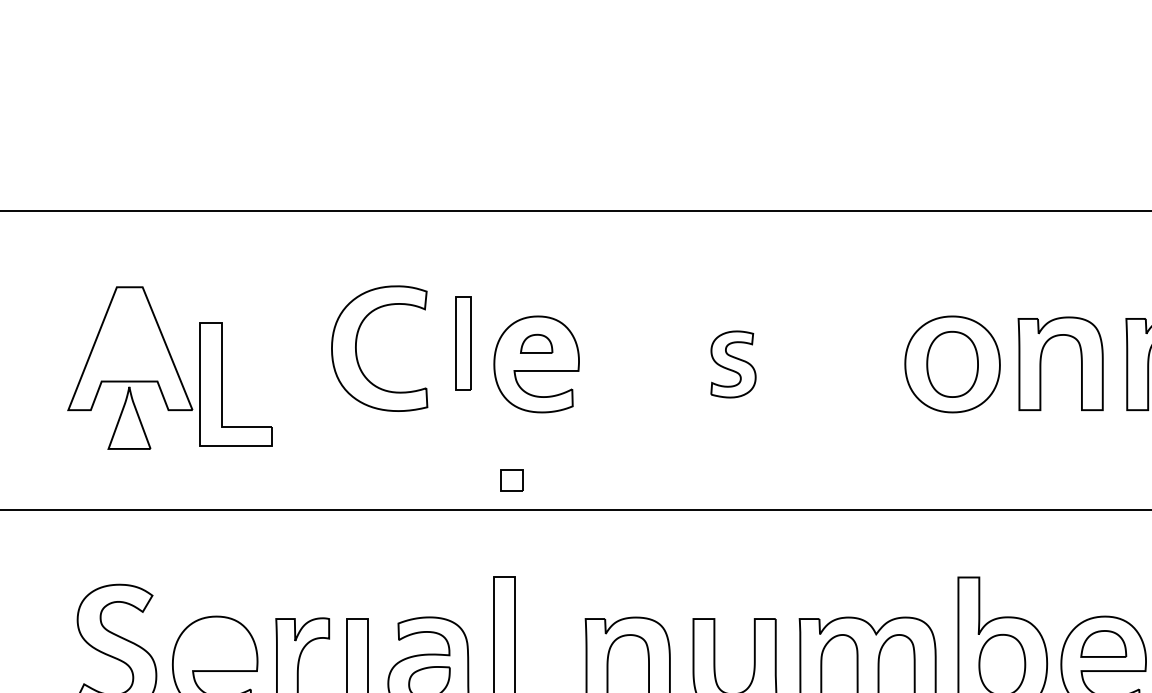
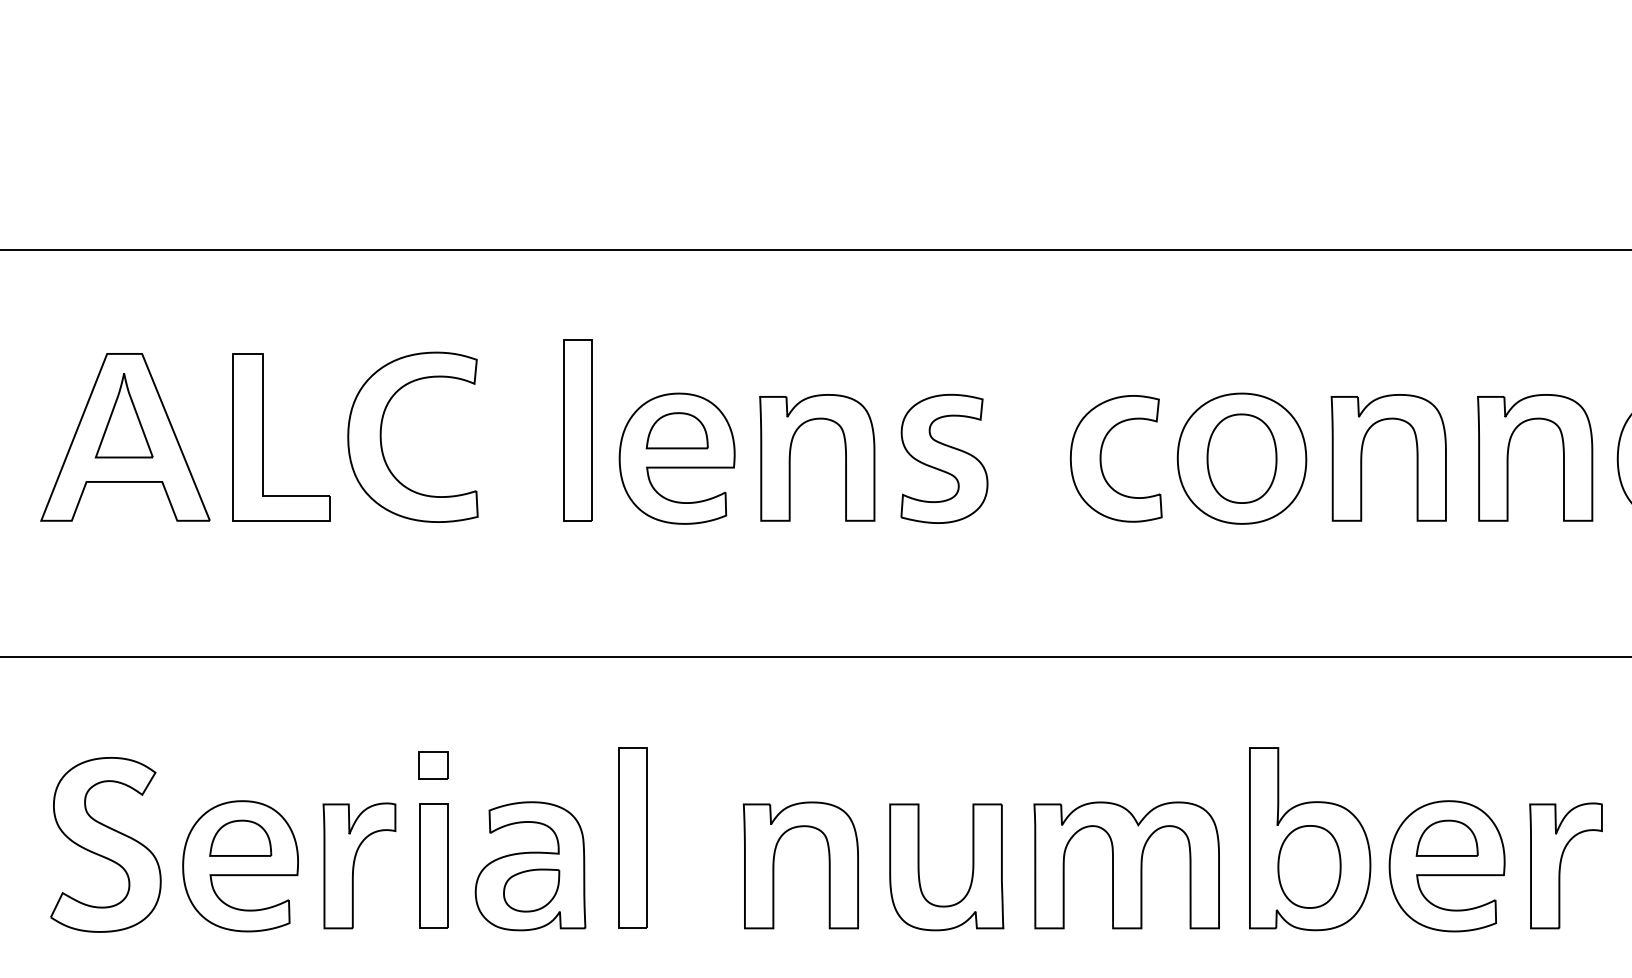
part: (463, 343) -> (577, 430), size x1.43
part: (536, 343) -> (676, 430), size x1.43
part: (356, 348) -> (381, 436), moved
part: (620, 358) -> (791, 450), added
part: (733, 364) -> (944, 458), size x1.43
part: (849, 364) -> (1101, 458), added
part: (222, 384) -> (263, 437), moved
part: (128, 418) -> (123, 415), moved
part: (511, 480) -> (433, 765), moved
part: (215, 643) -> (240, 837), added

